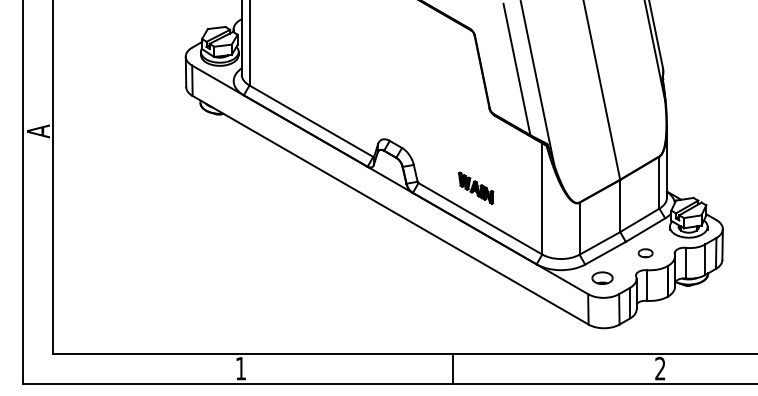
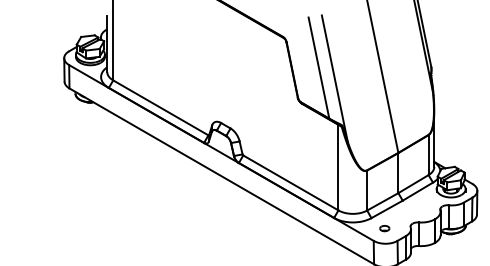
part: (475, 187) -> (287, 158), removed
part: (645, 253) -> (417, 209), removed
part: (602, 277) -> (384, 228), size x0.6

